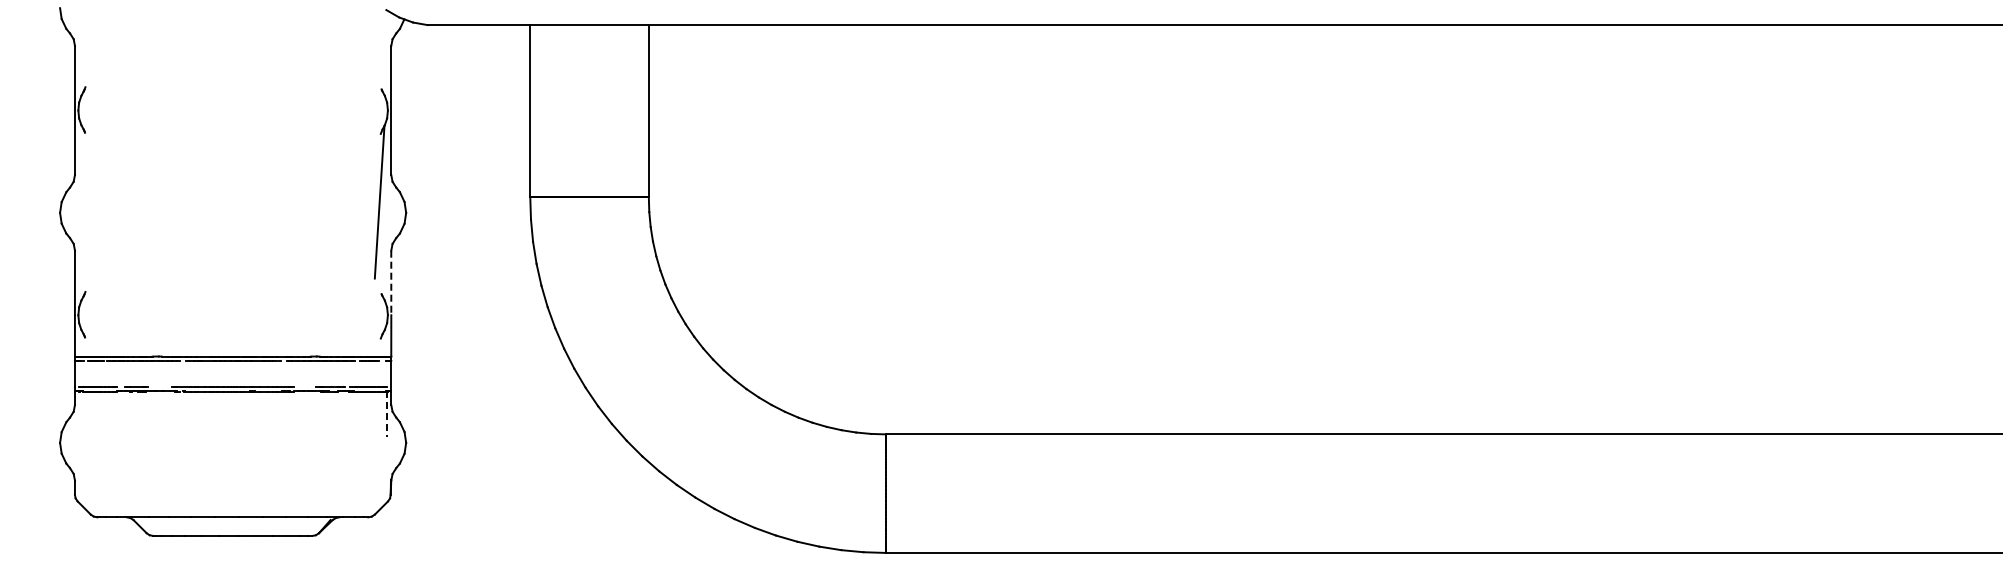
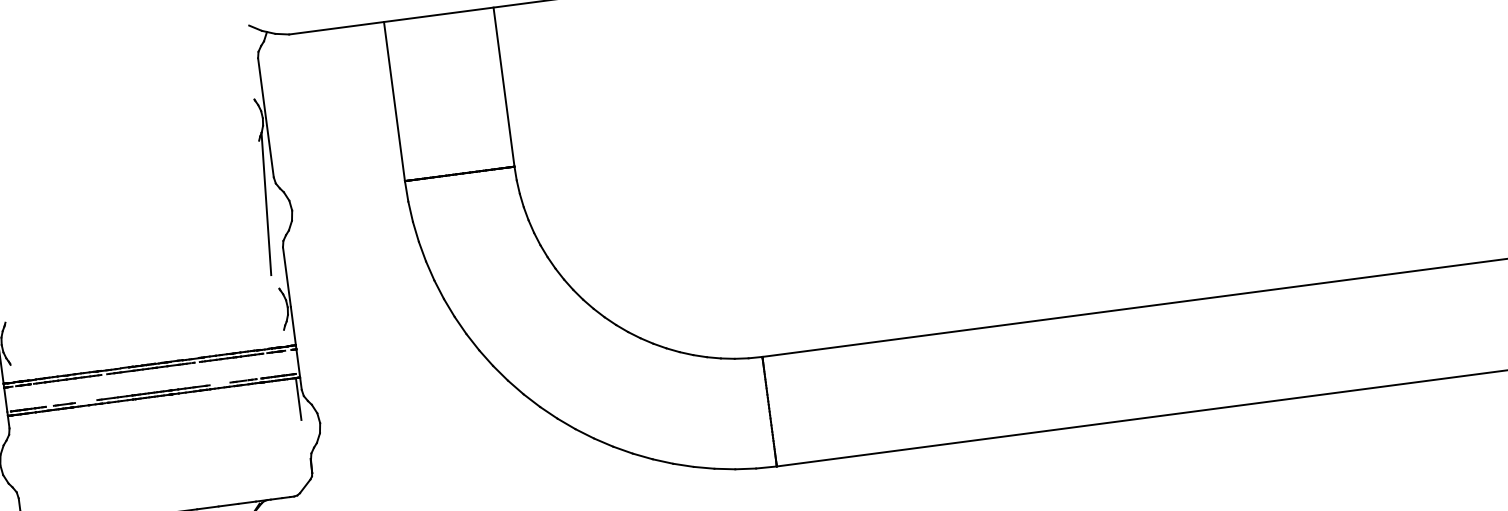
line: (391, 283) -> (287, 277), dashed -> solid
line: (386, 414) -> (298, 399), dashed -> solid

